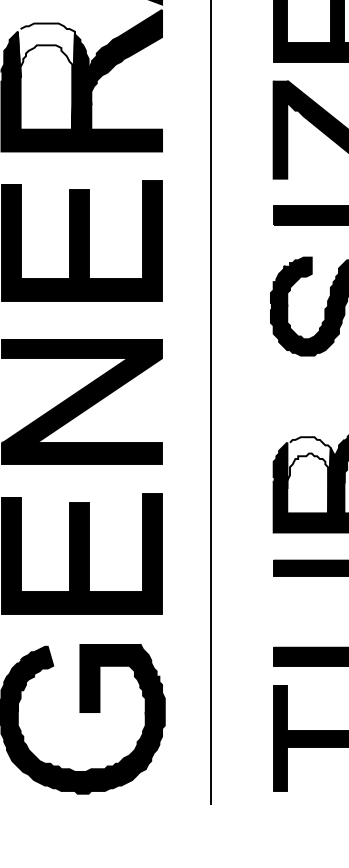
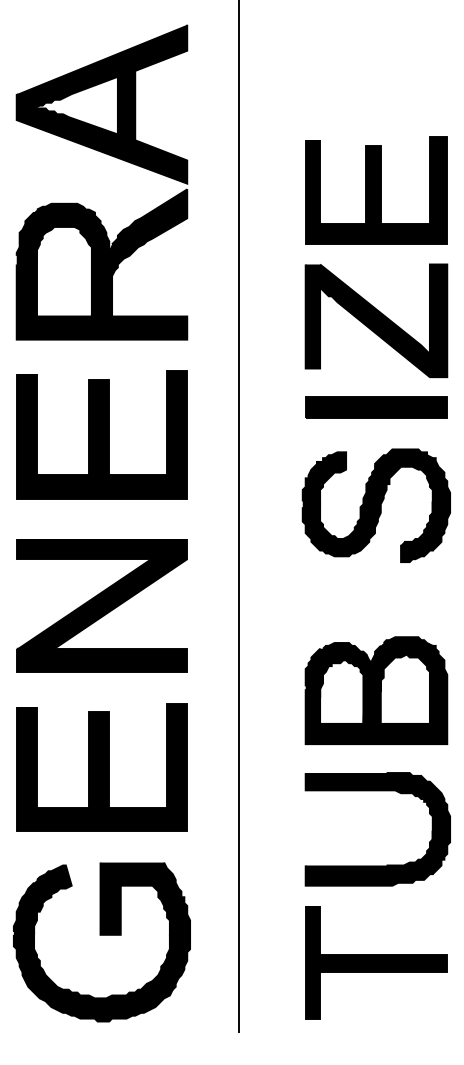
fill: (46, 75) -> (64, 259), added
fill: (309, 475) -> (343, 683), added

